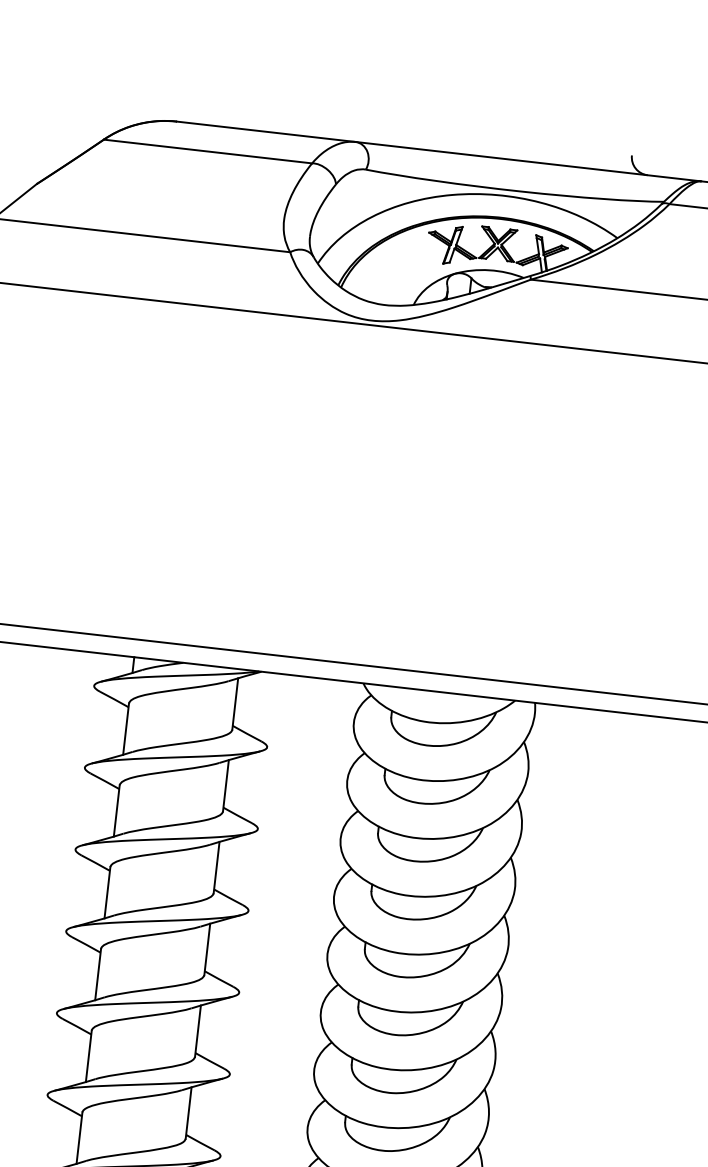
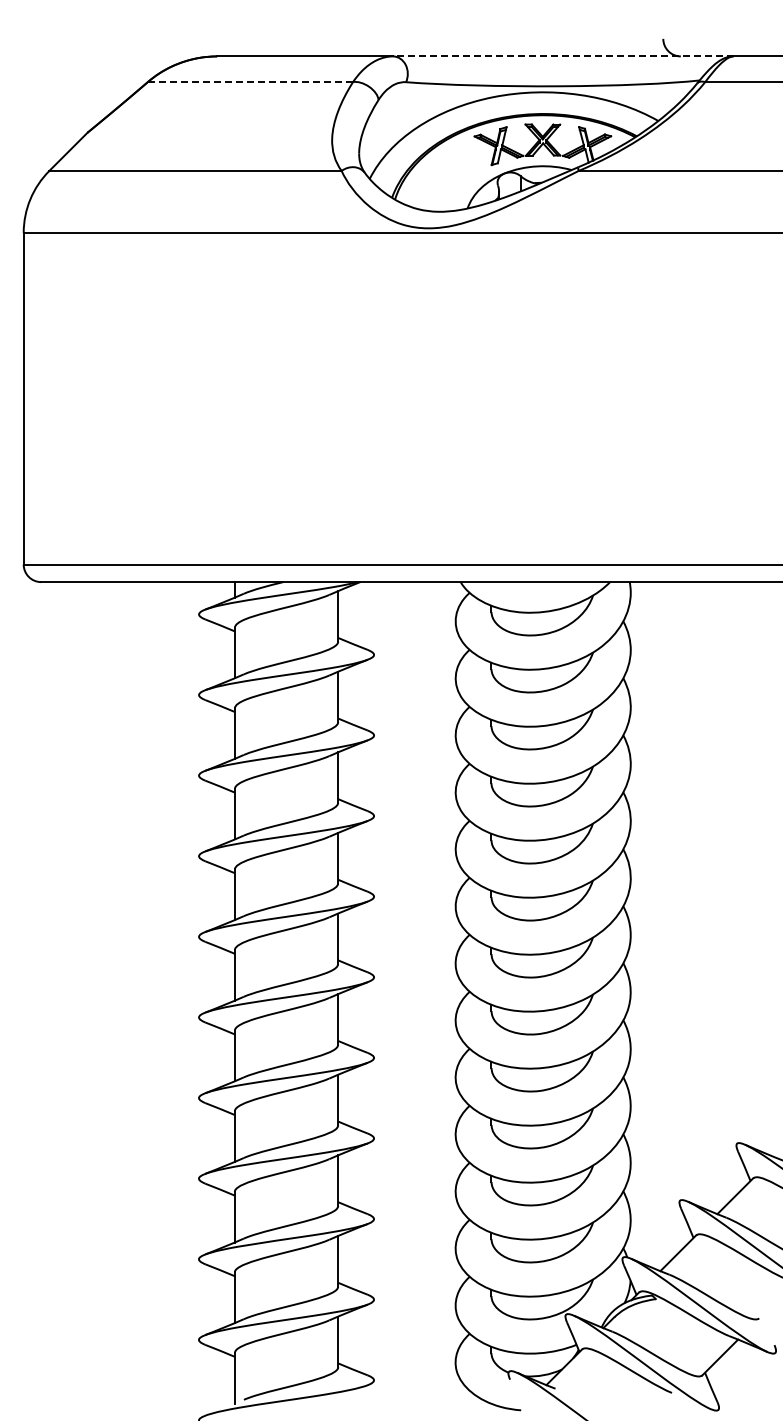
line: (207, 151) -> (250, 82), solid -> dashed
line: (527, 161) -> (562, 56), solid -> dashed

